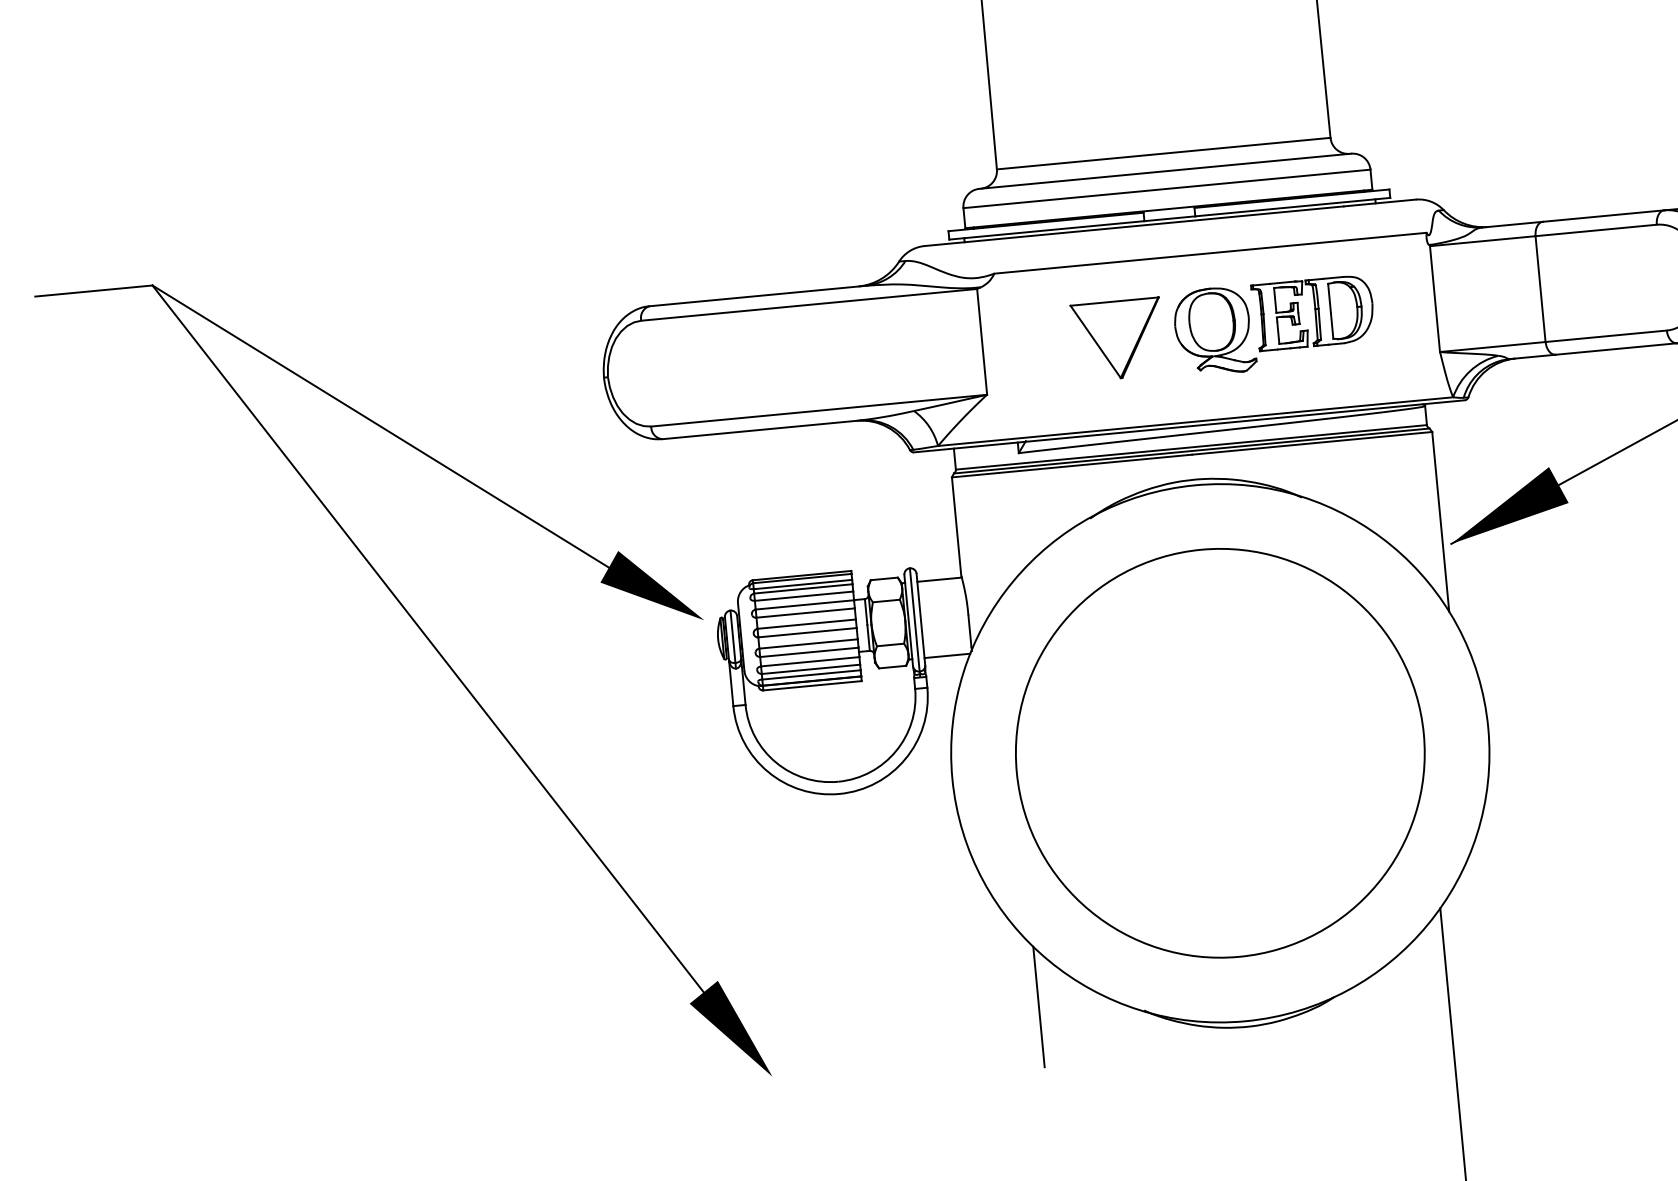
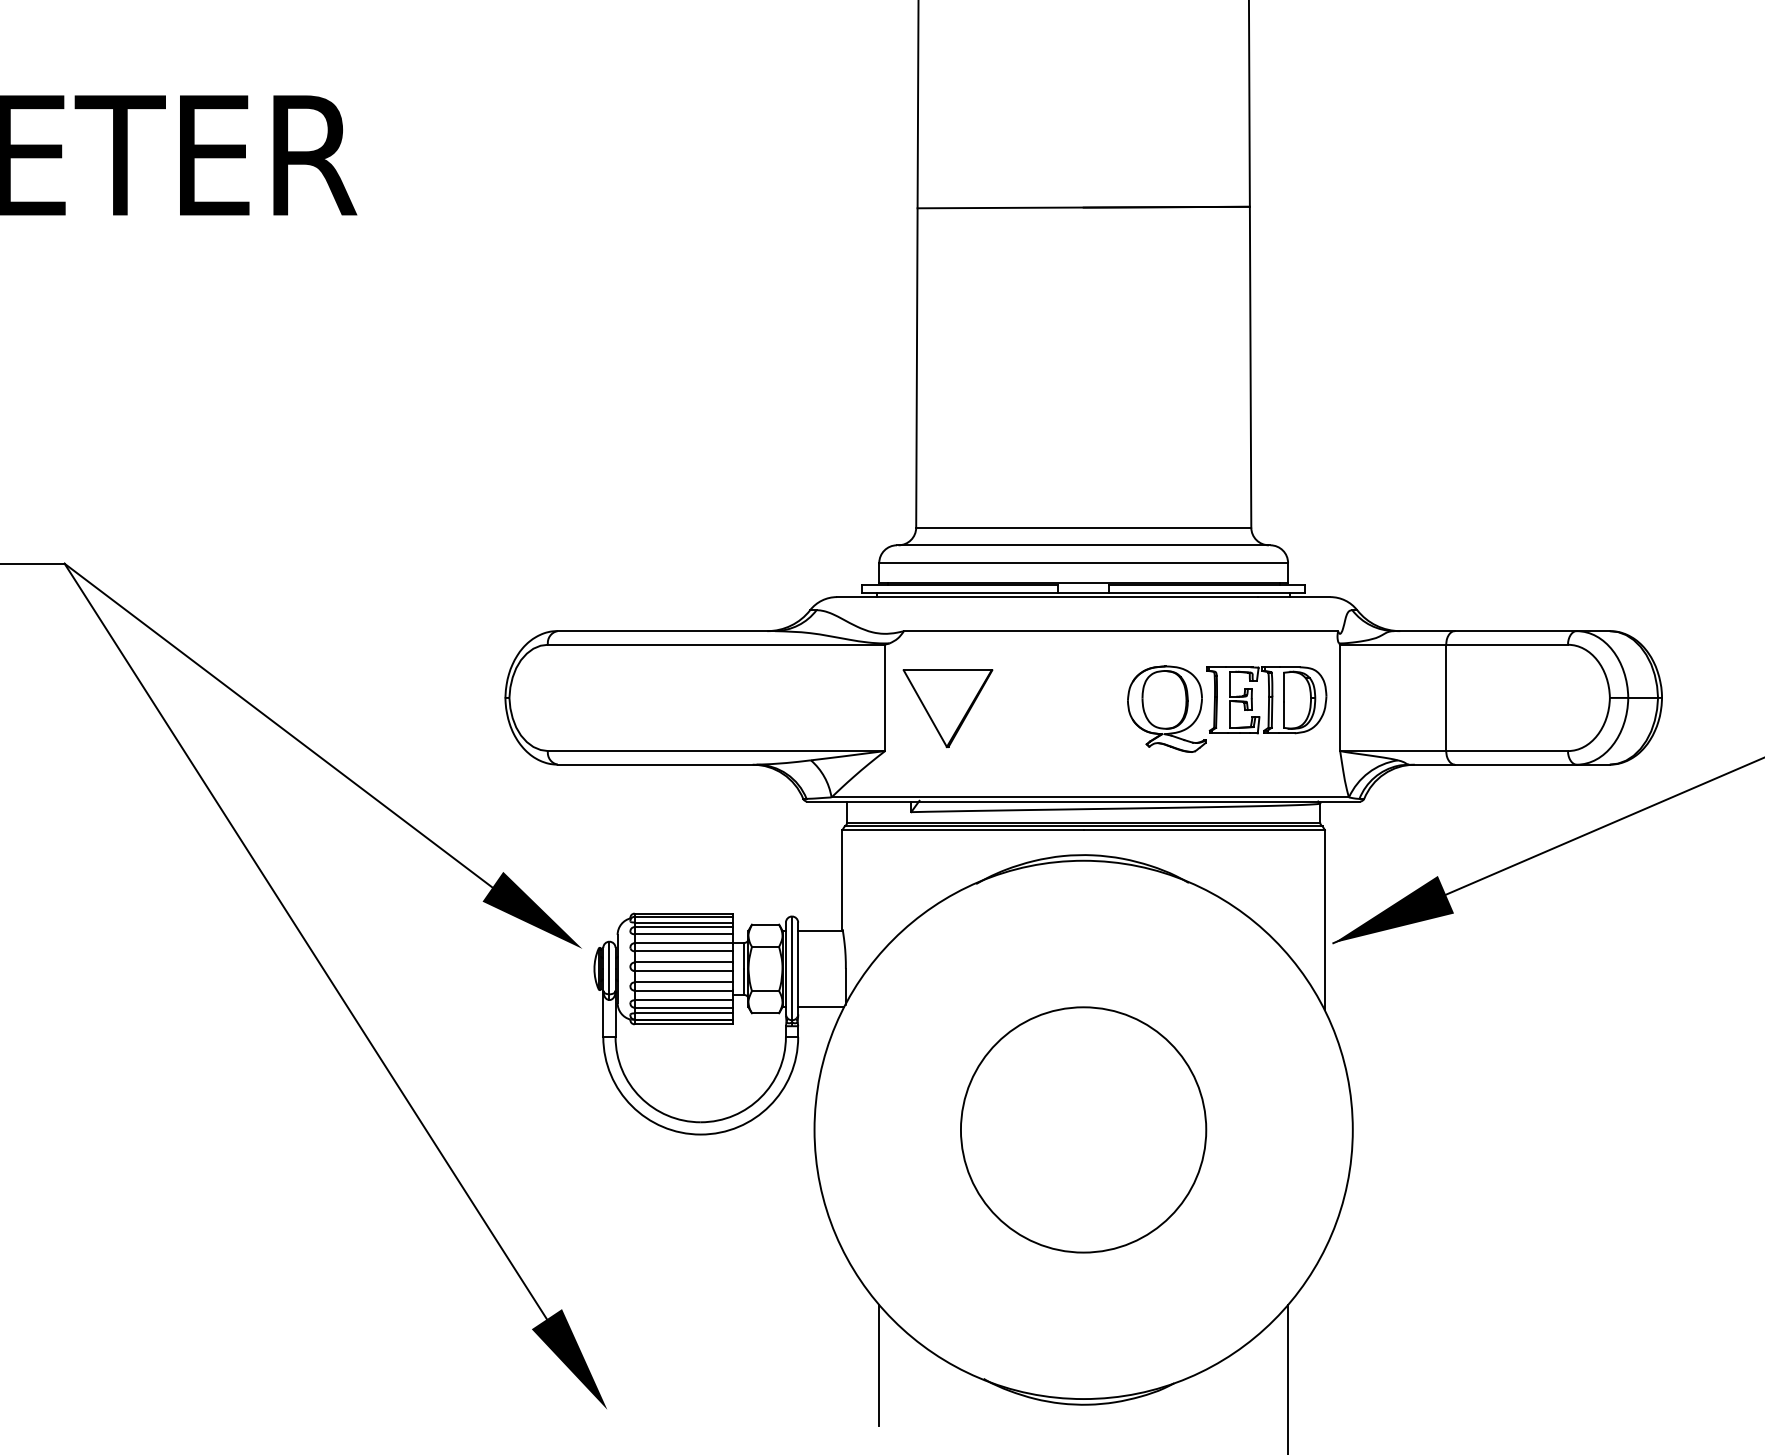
part: (1275, 324) -> (1227, 708), moved
part: (1117, 339) -> (947, 708), moved
circle: (1220, 752) -> (1083, 1129), size x0.6

